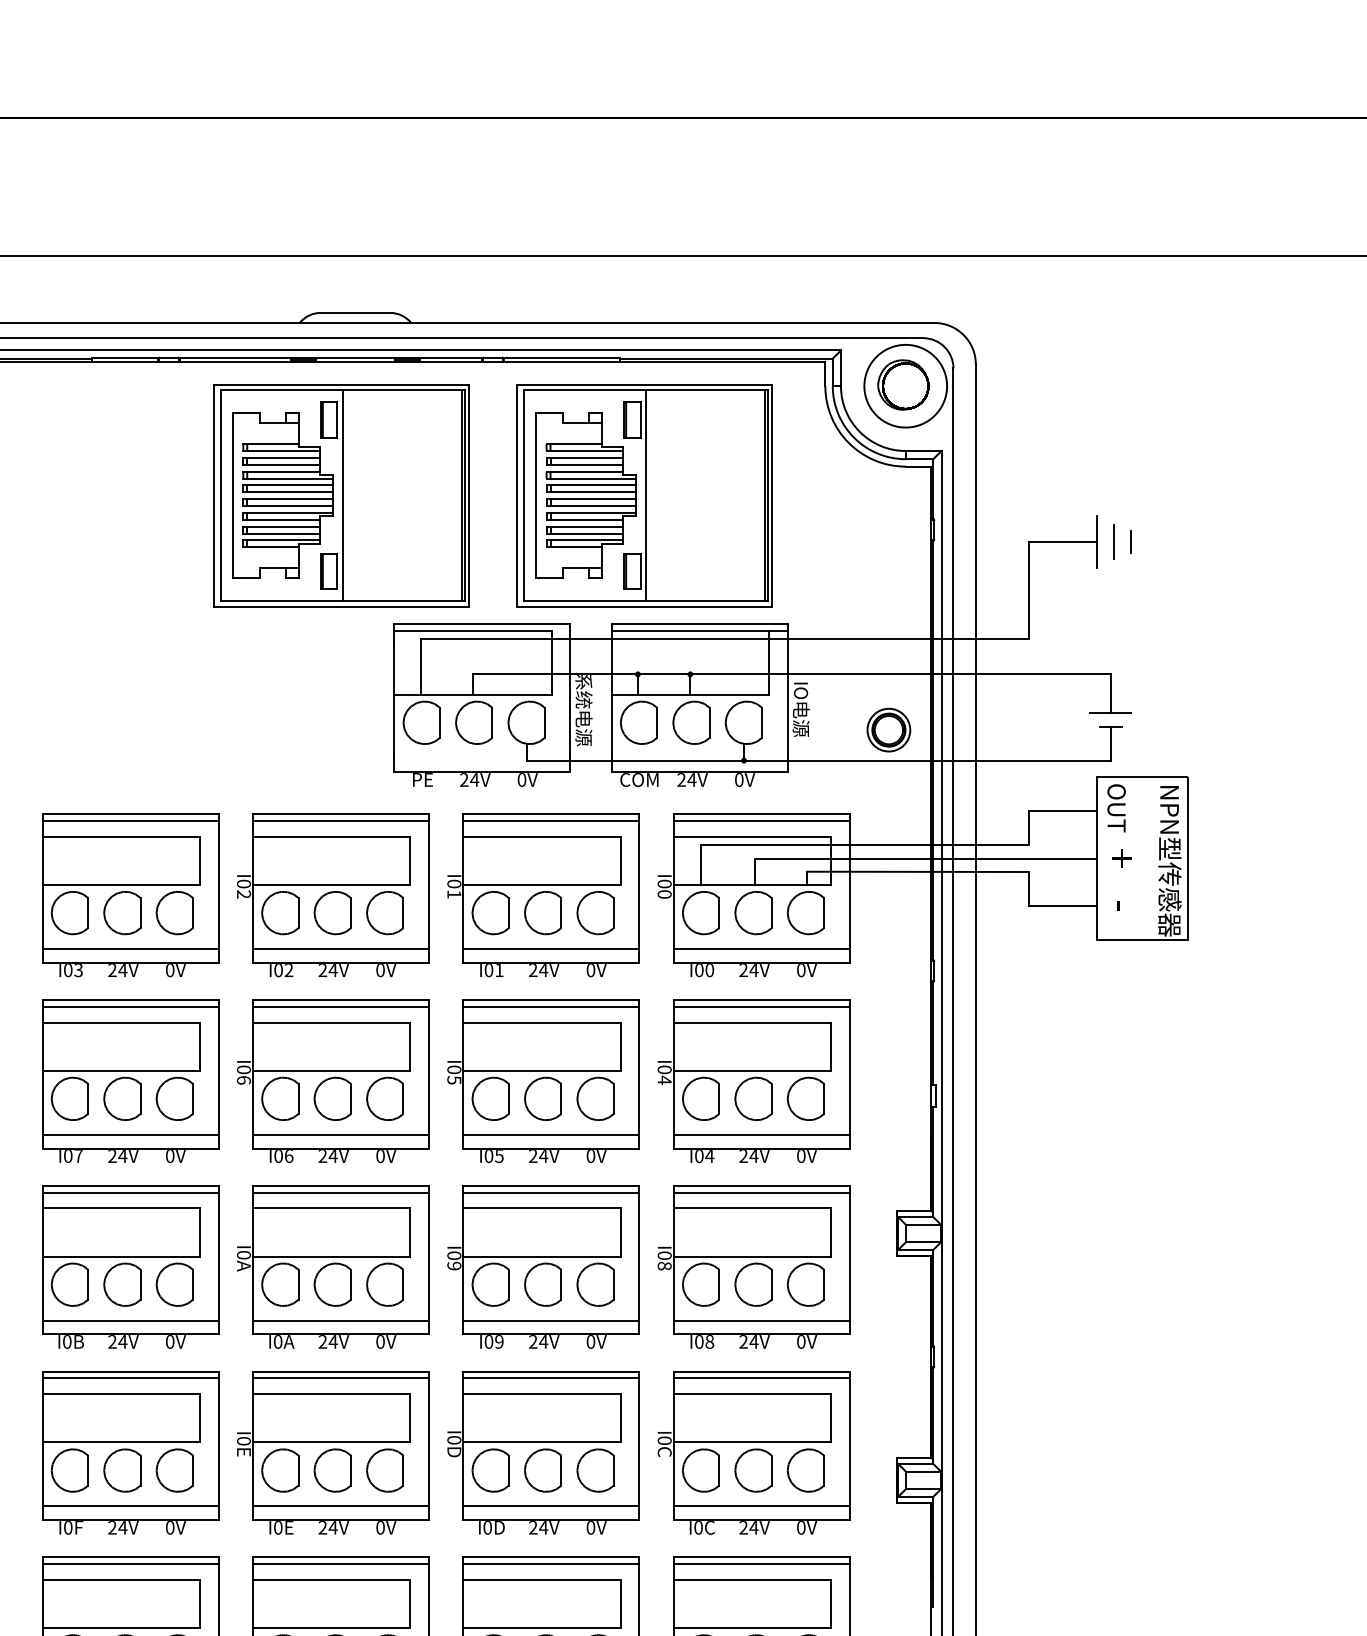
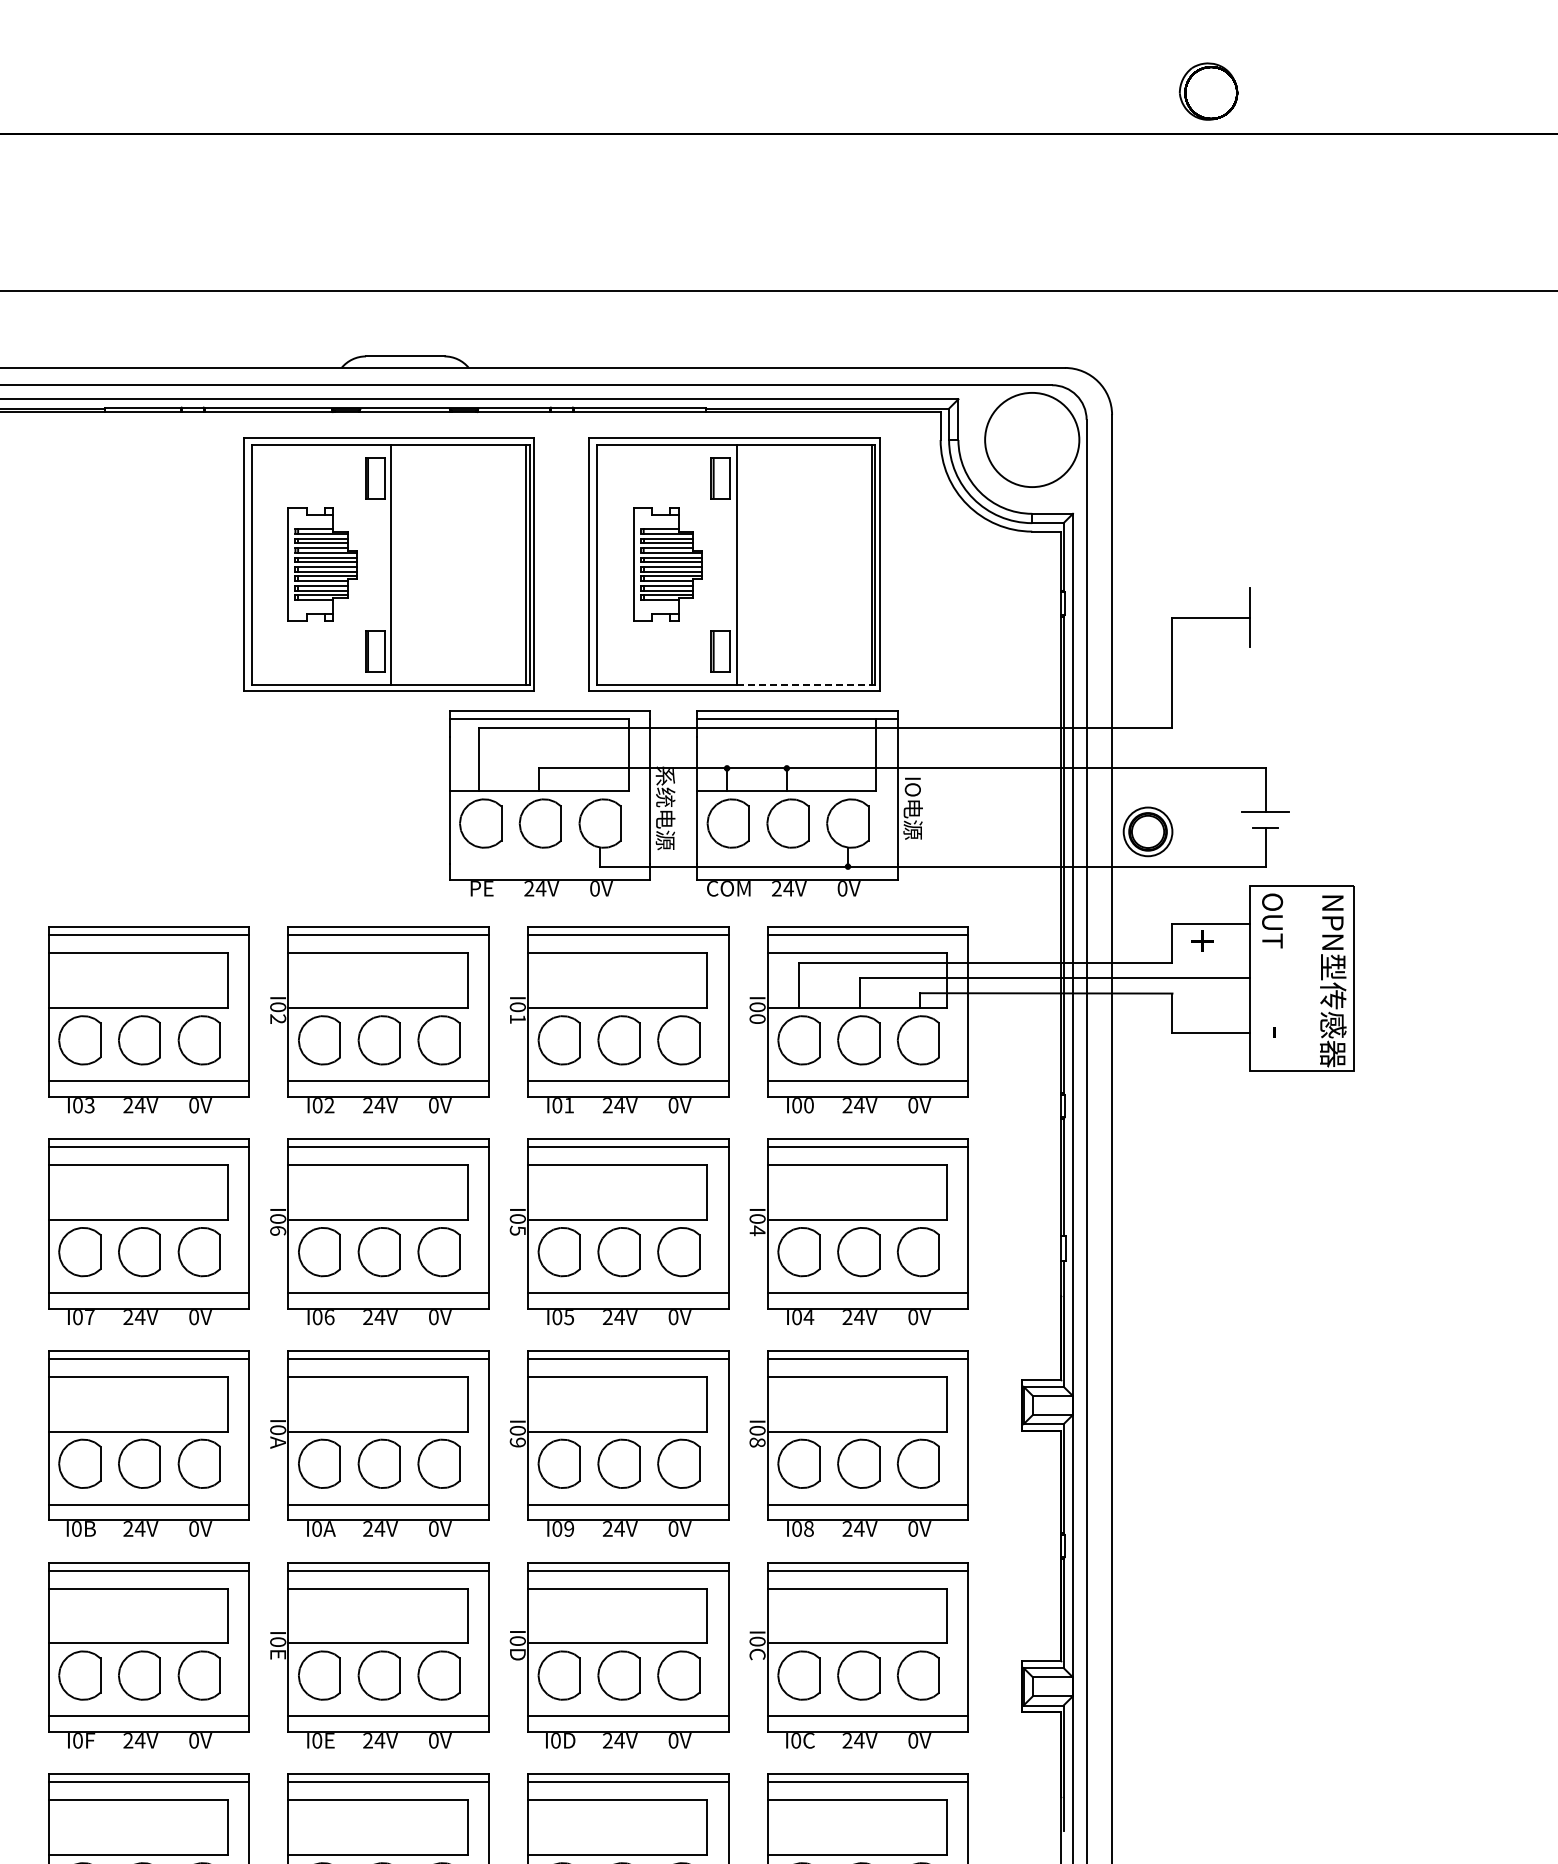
part: (903, 384) -> (1208, 91), moved
part: (282, 495) -> (322, 564), size x0.6
part: (585, 495) -> (667, 564), size x0.6
line: (1113, 541) -> (1269, 617), removed
line: (1131, 541) -> (1289, 617), removed
line: (705, 601) -> (804, 685), solid -> dashed
part: (888, 729) -> (1147, 831), moved
text: (1121, 857) -> (1202, 940), moved

